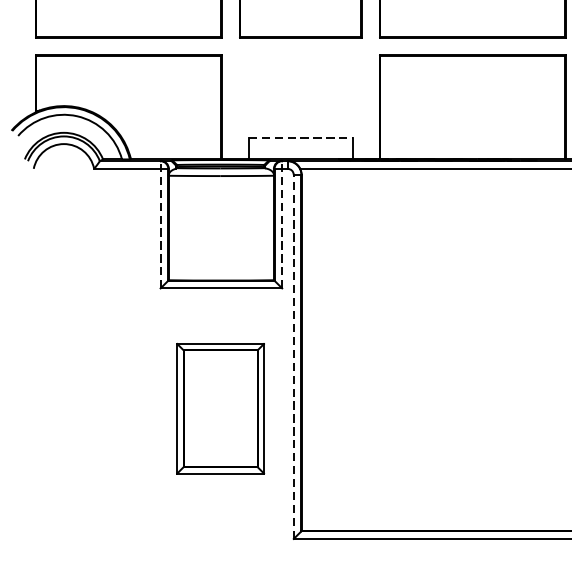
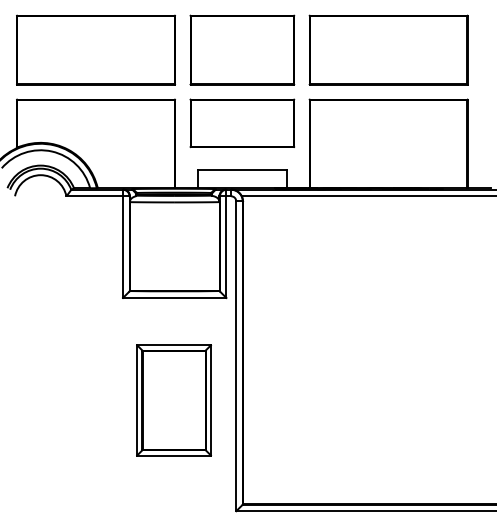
part: (301, 83) -> (242, 123), added
line: (301, 138) -> (242, 170), dashed -> solid
line: (161, 224) -> (123, 243), dashed -> solid
line: (282, 224) -> (226, 243), dashed -> solid
line: (294, 357) -> (236, 356), dashed -> solid

